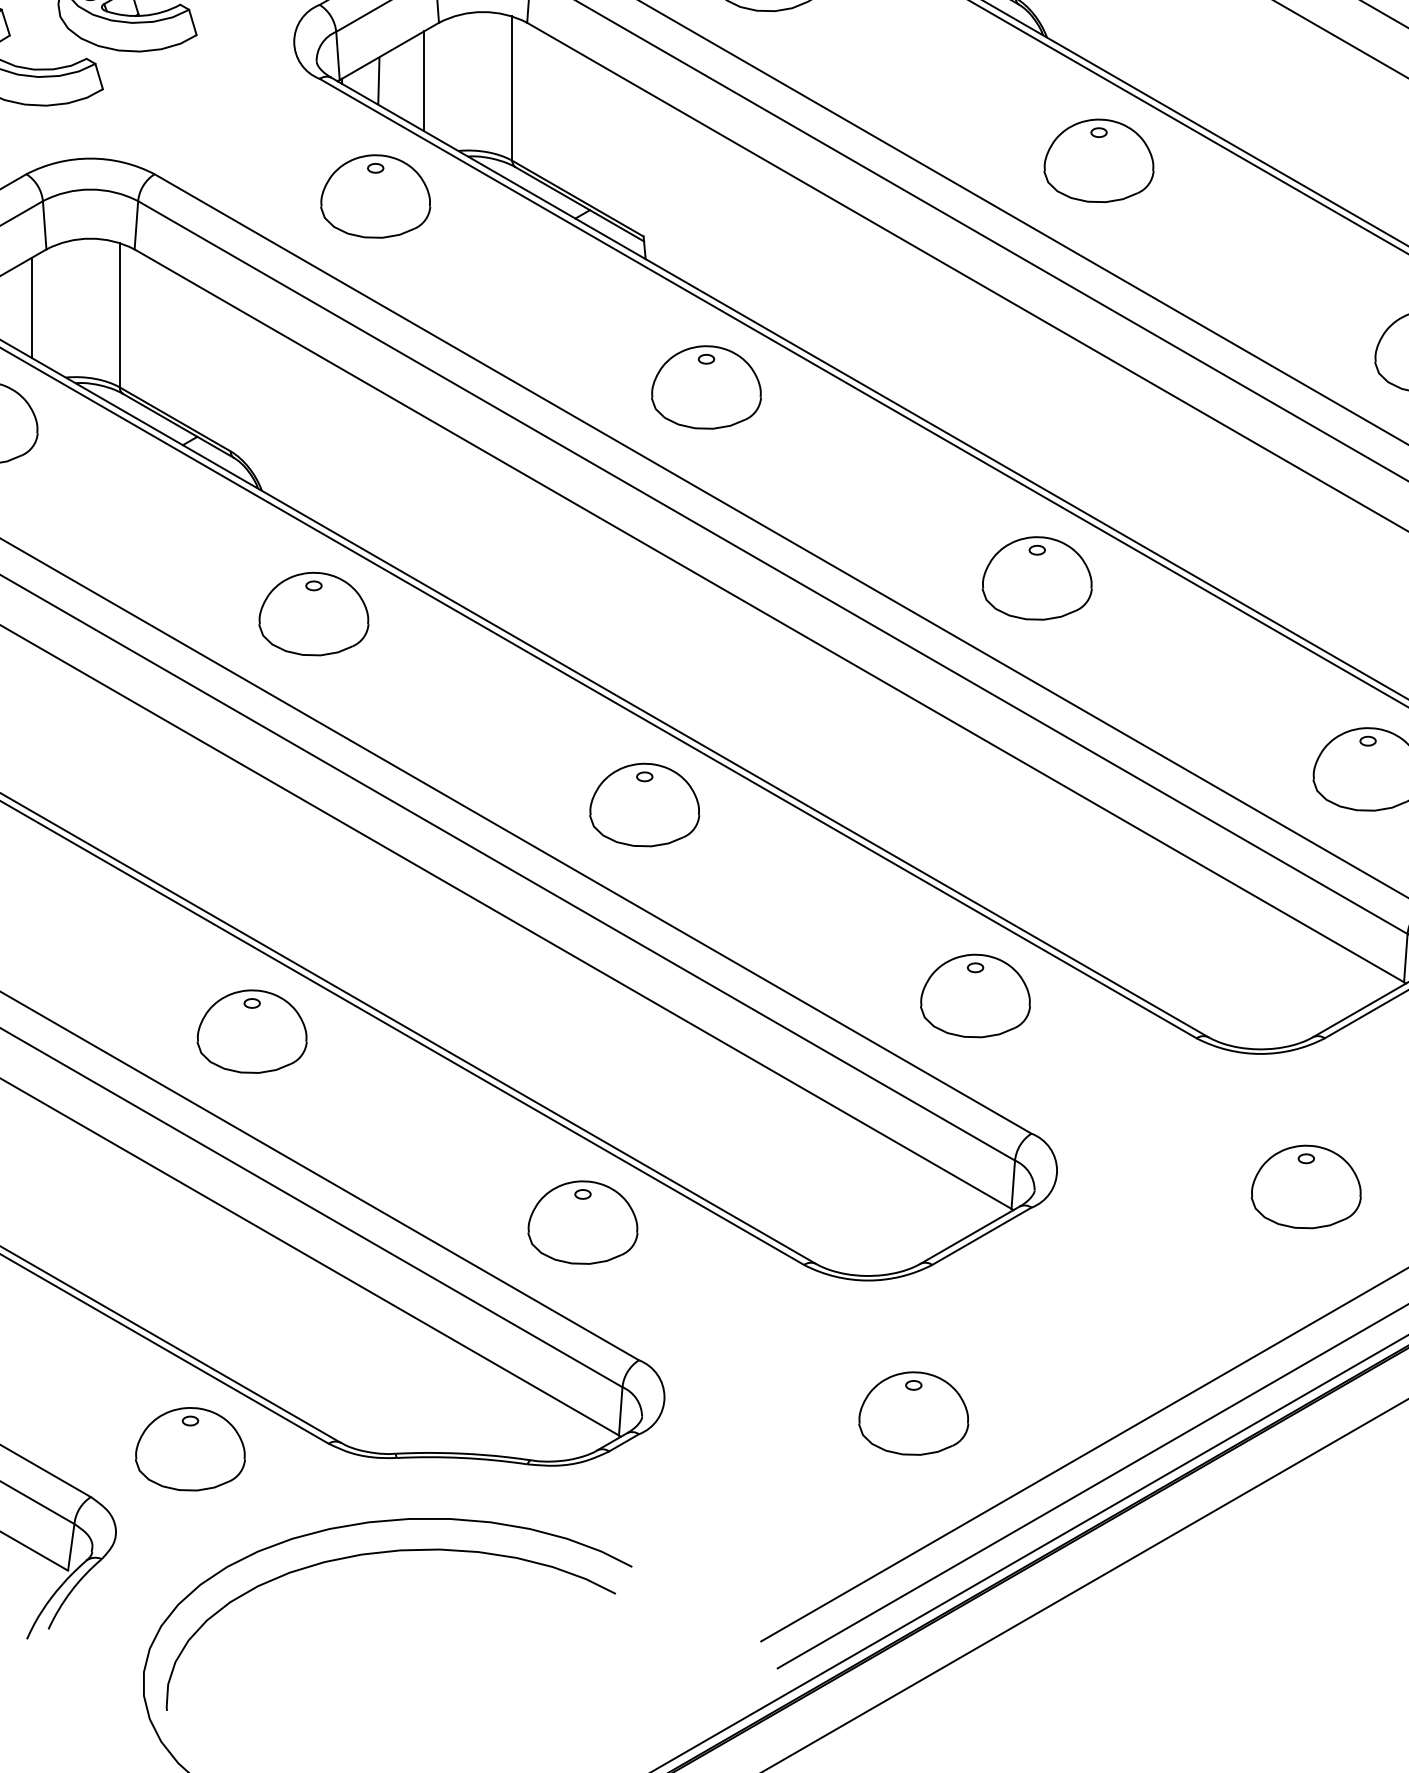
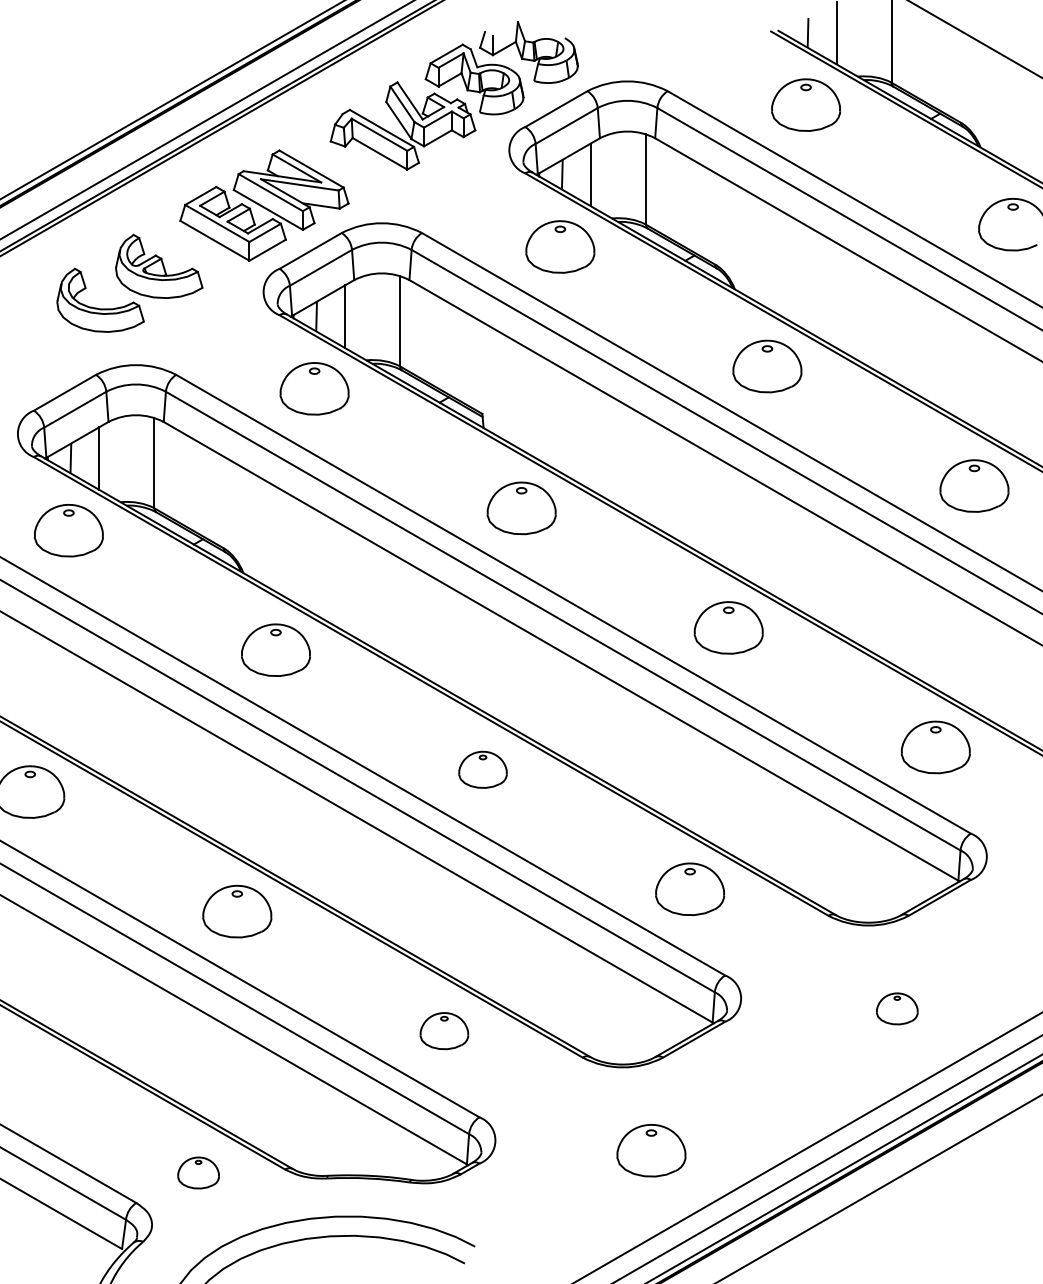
part: (643, 804) -> (482, 769), size x0.7
part: (1306, 1186) -> (897, 1008), size x0.6
part: (583, 1221) -> (444, 1030), size x0.7
part: (190, 1448) -> (198, 1172), size x0.6

